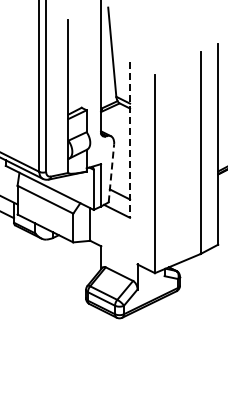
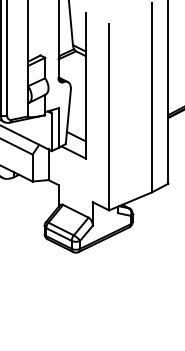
line: (130, 139) -> (86, 85), dashed -> solid
line: (111, 172) -> (68, 116), dashed -> solid

